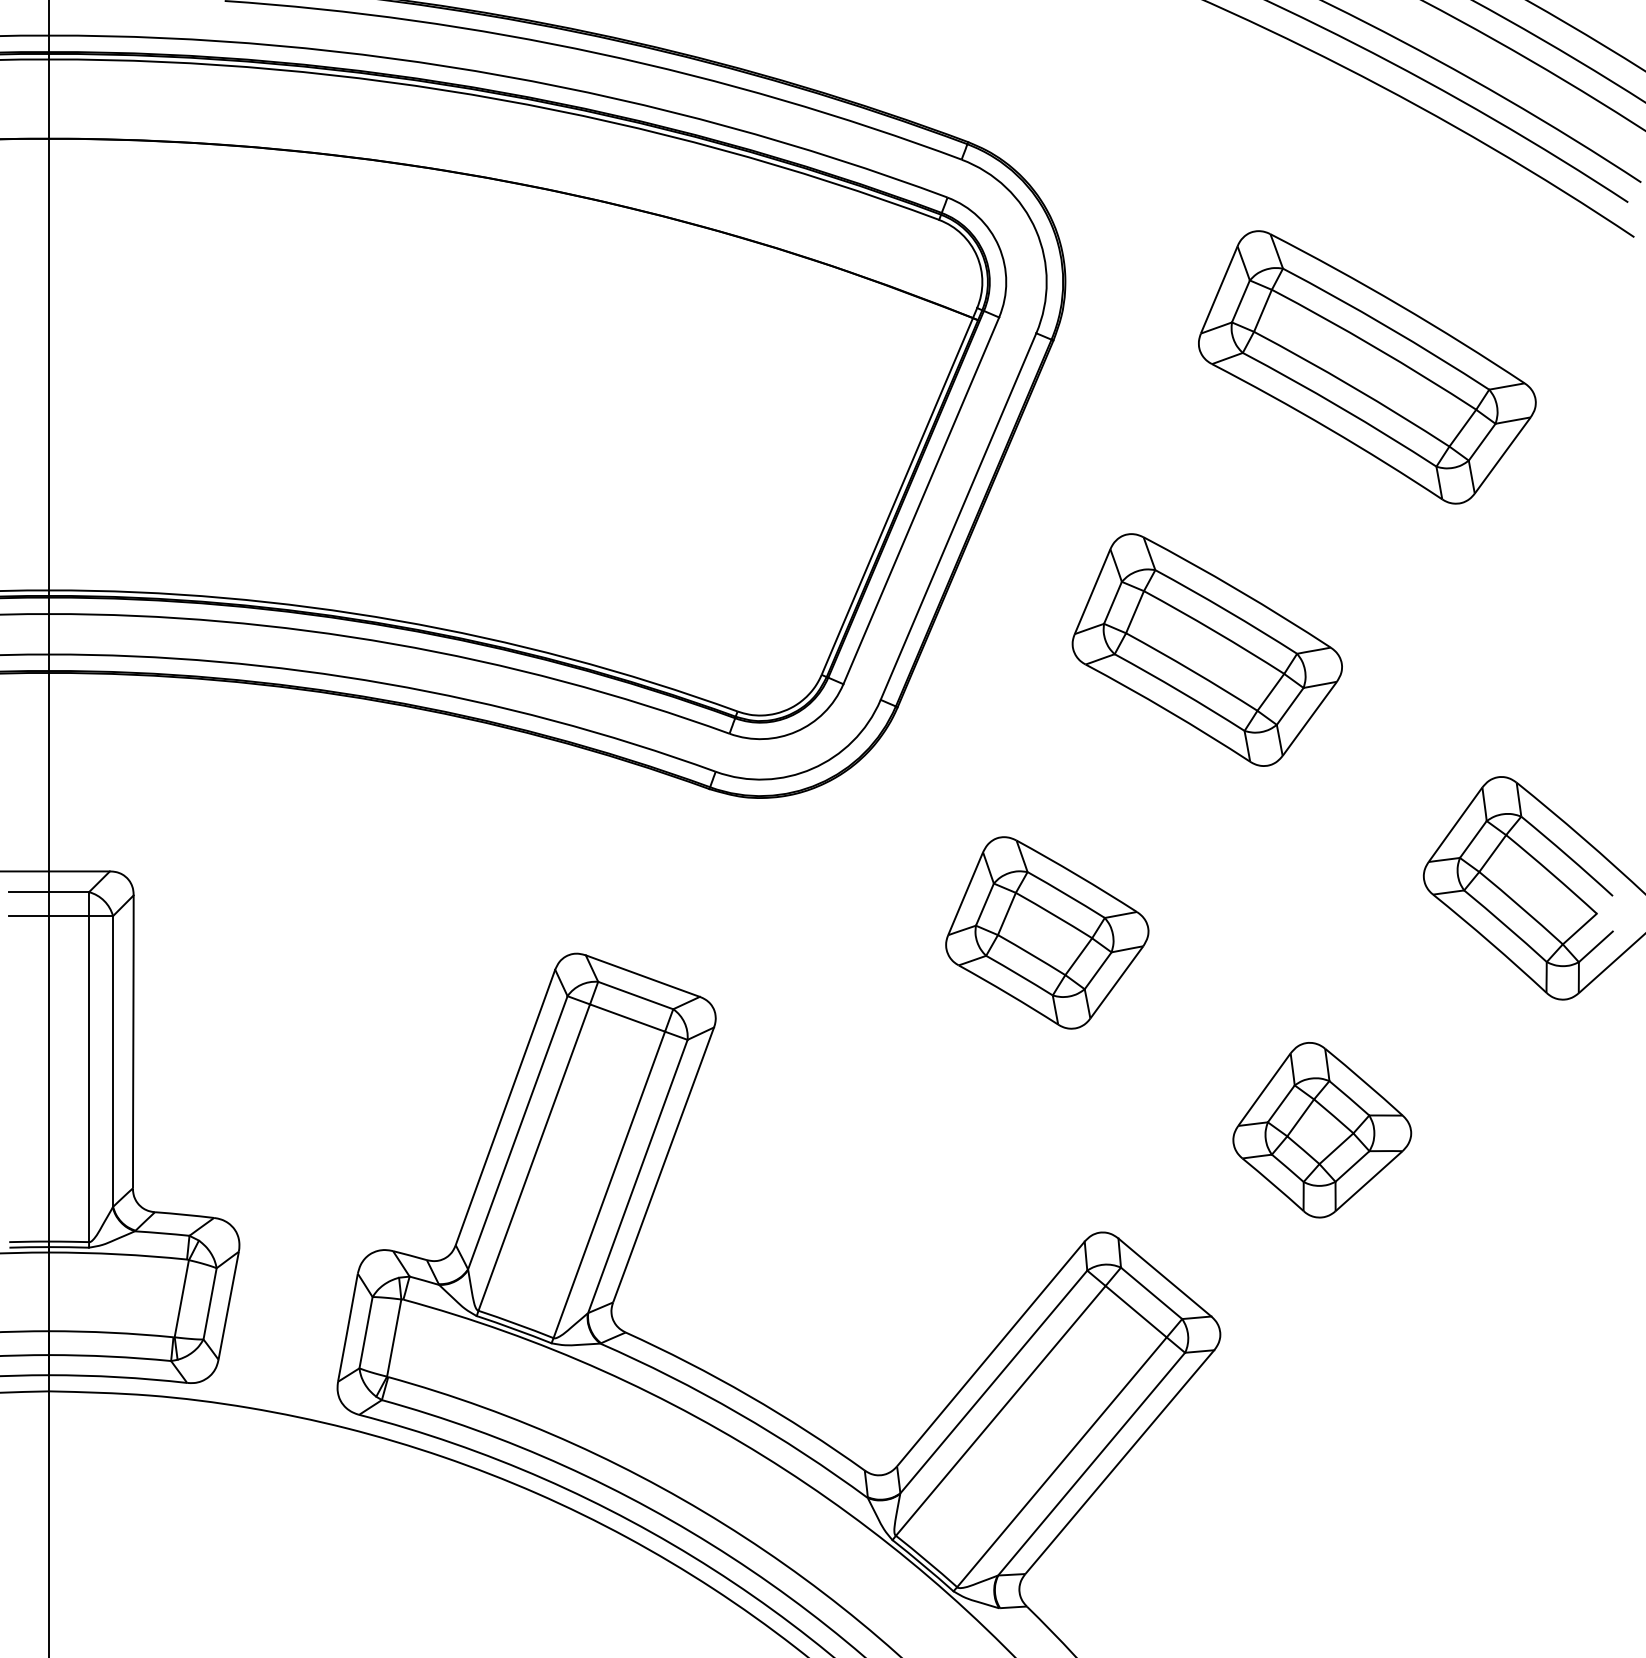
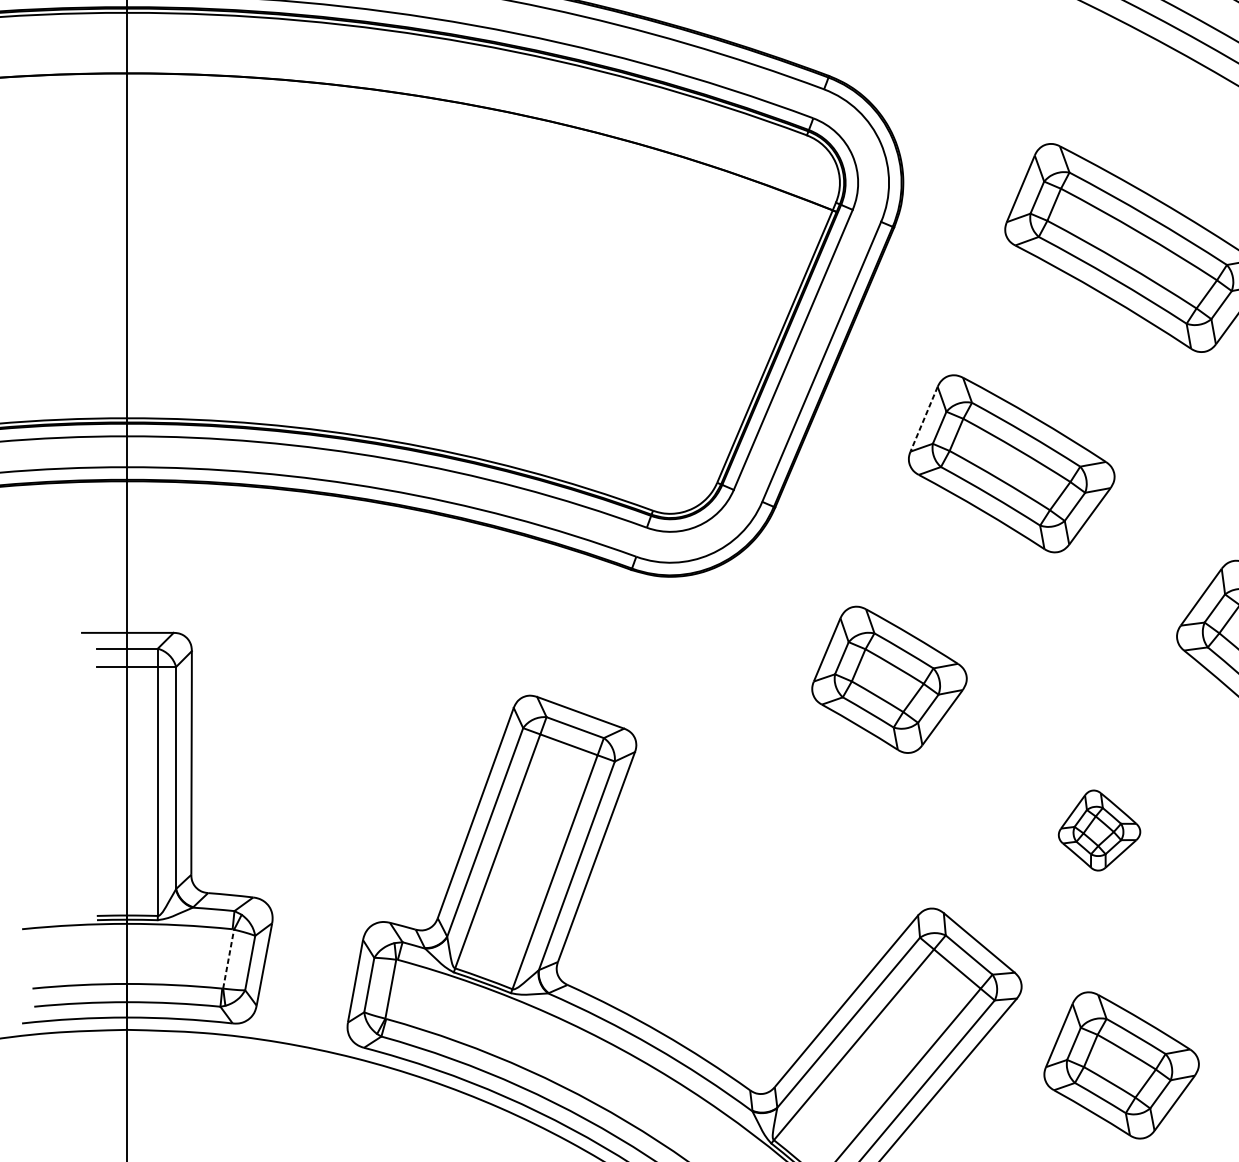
line: (1092, 592) -> (924, 419), solid -> dashed
part: (1322, 1130) -> (1099, 830), size x0.6
line: (181, 1298) -> (228, 958), solid -> dashed
part: (1351, 1437) -> (1121, 1065), added

